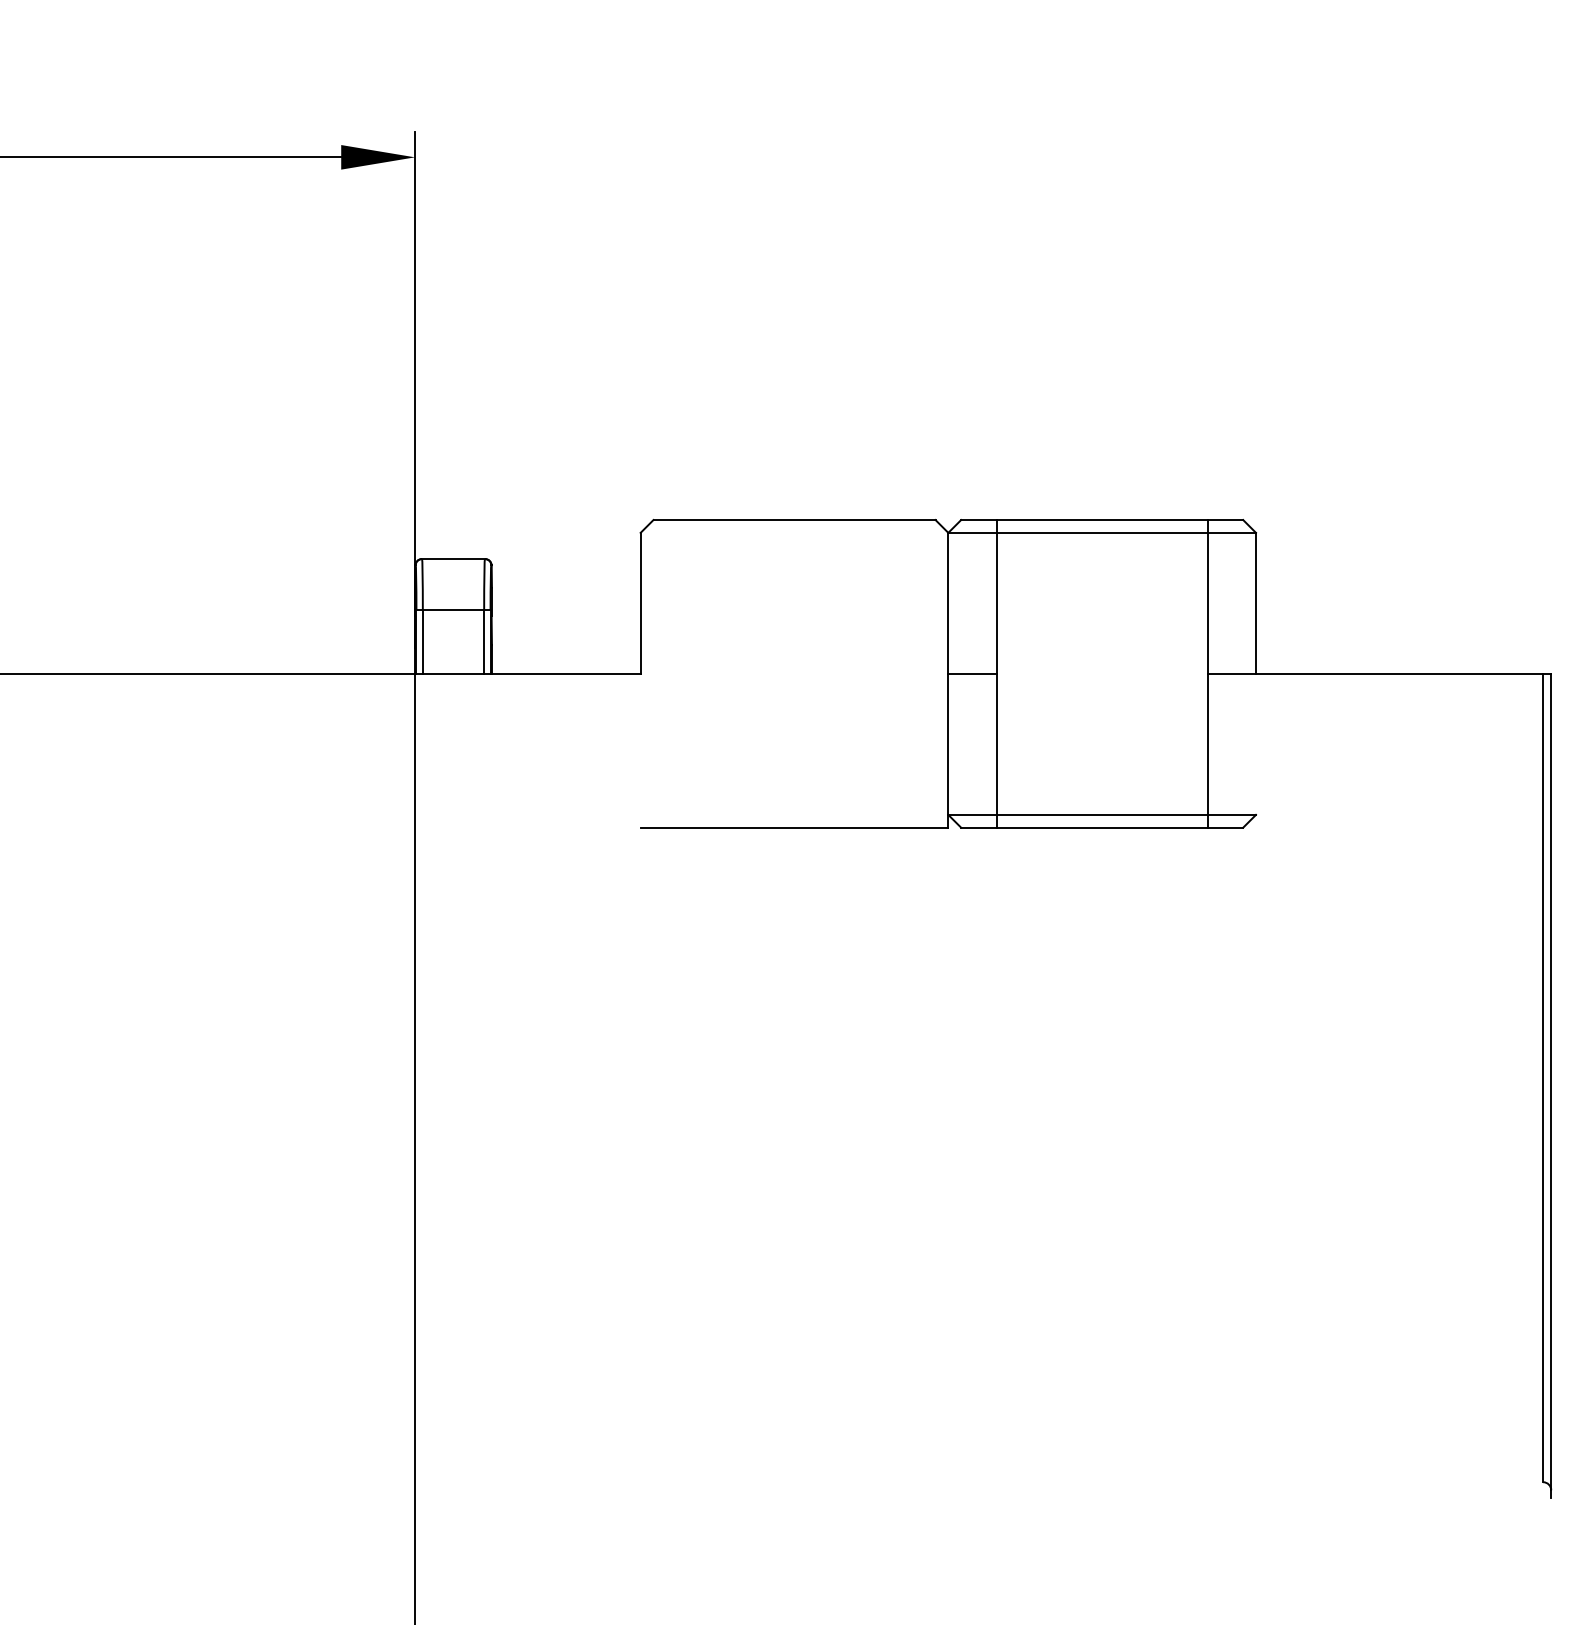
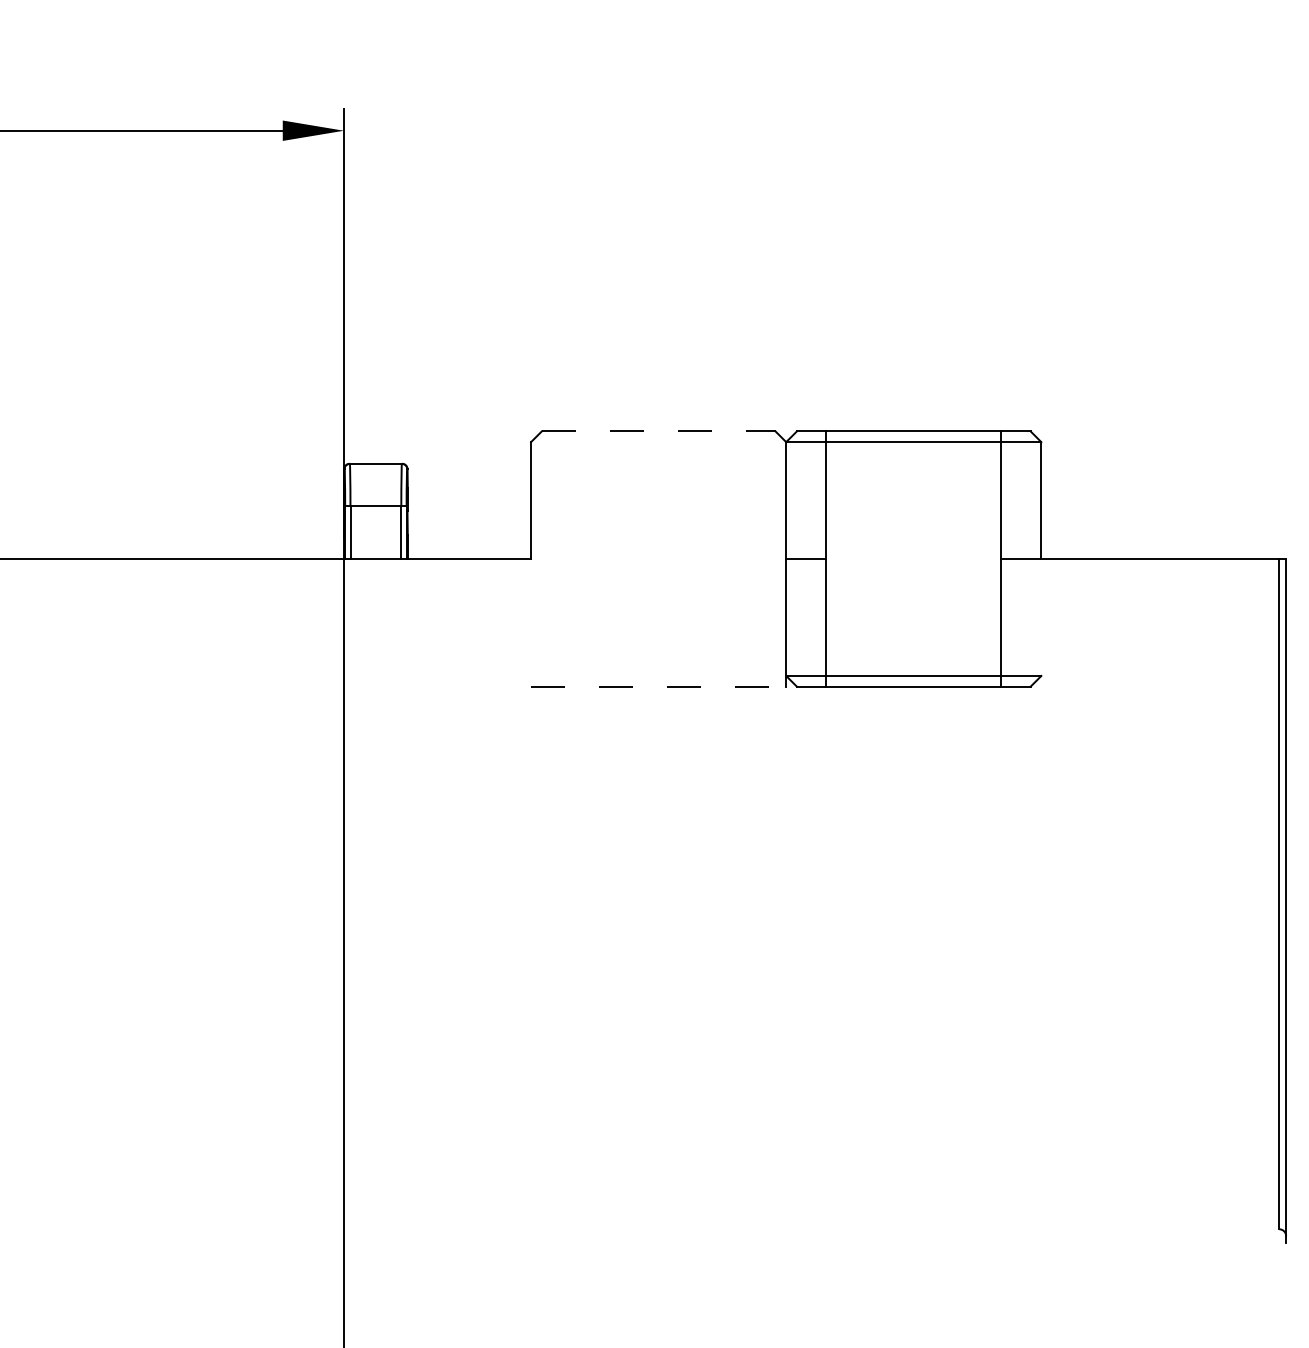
line: (795, 520) -> (659, 431), solid -> dashed
line: (794, 827) -> (658, 686), solid -> dashed

